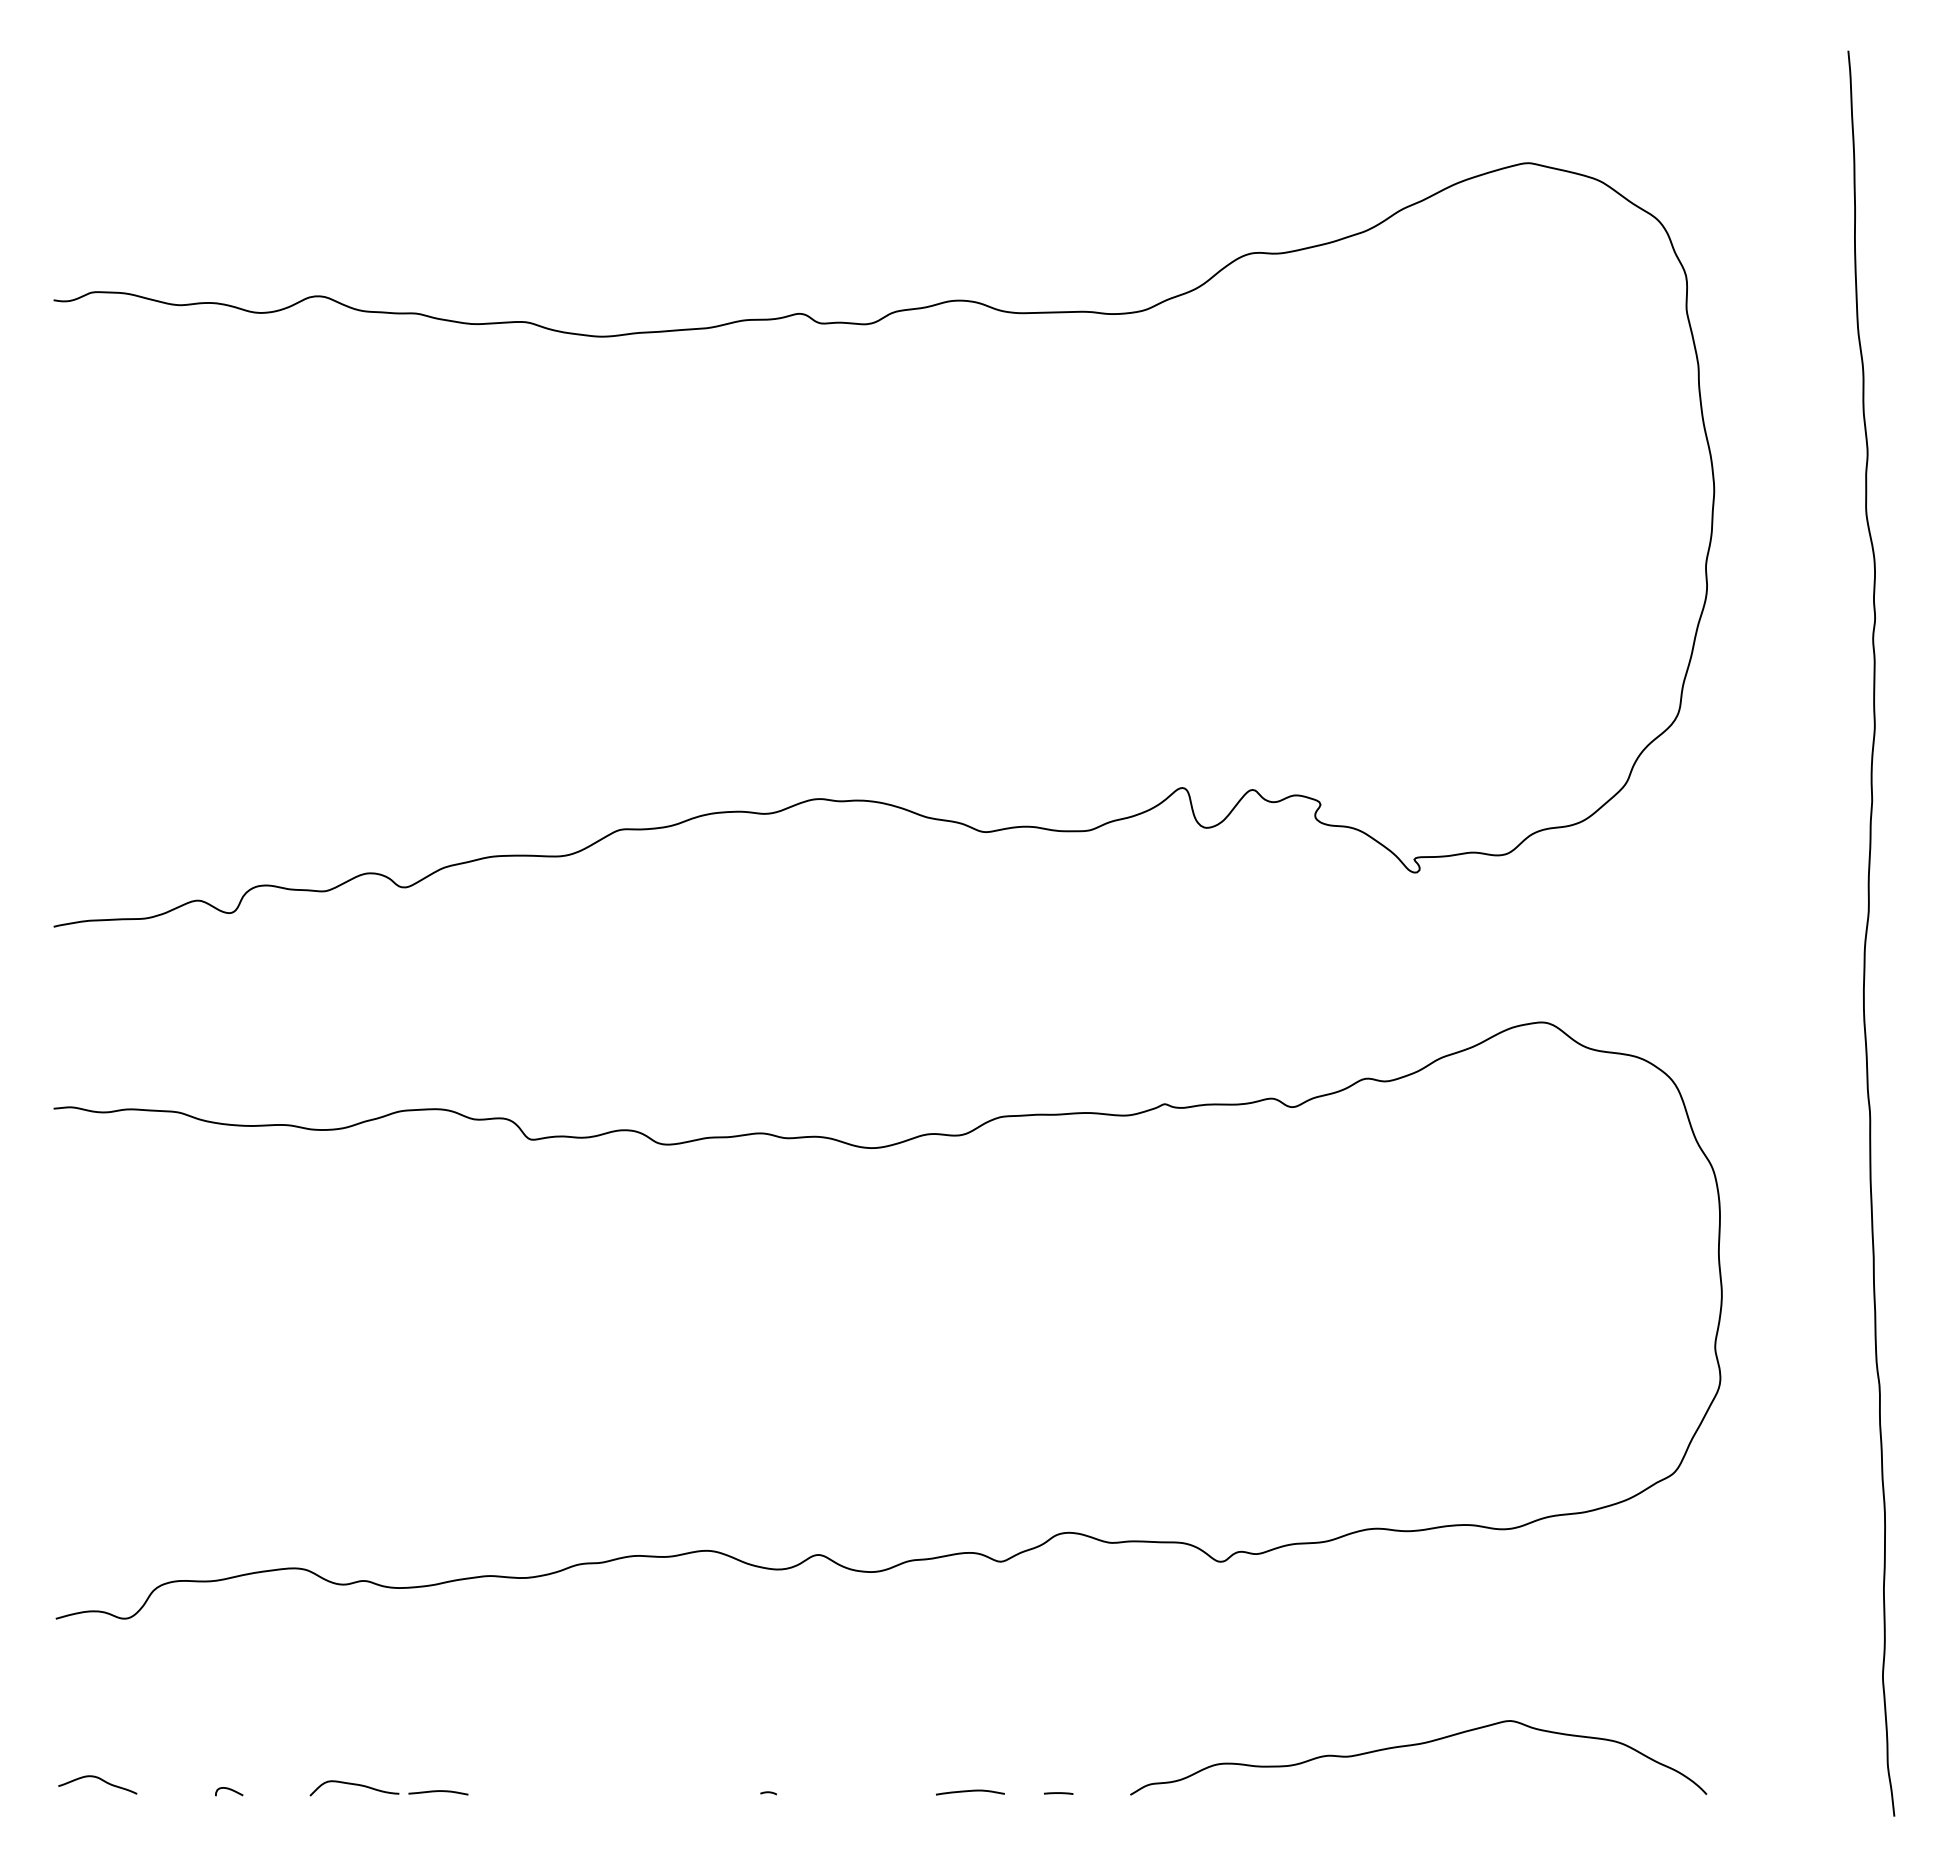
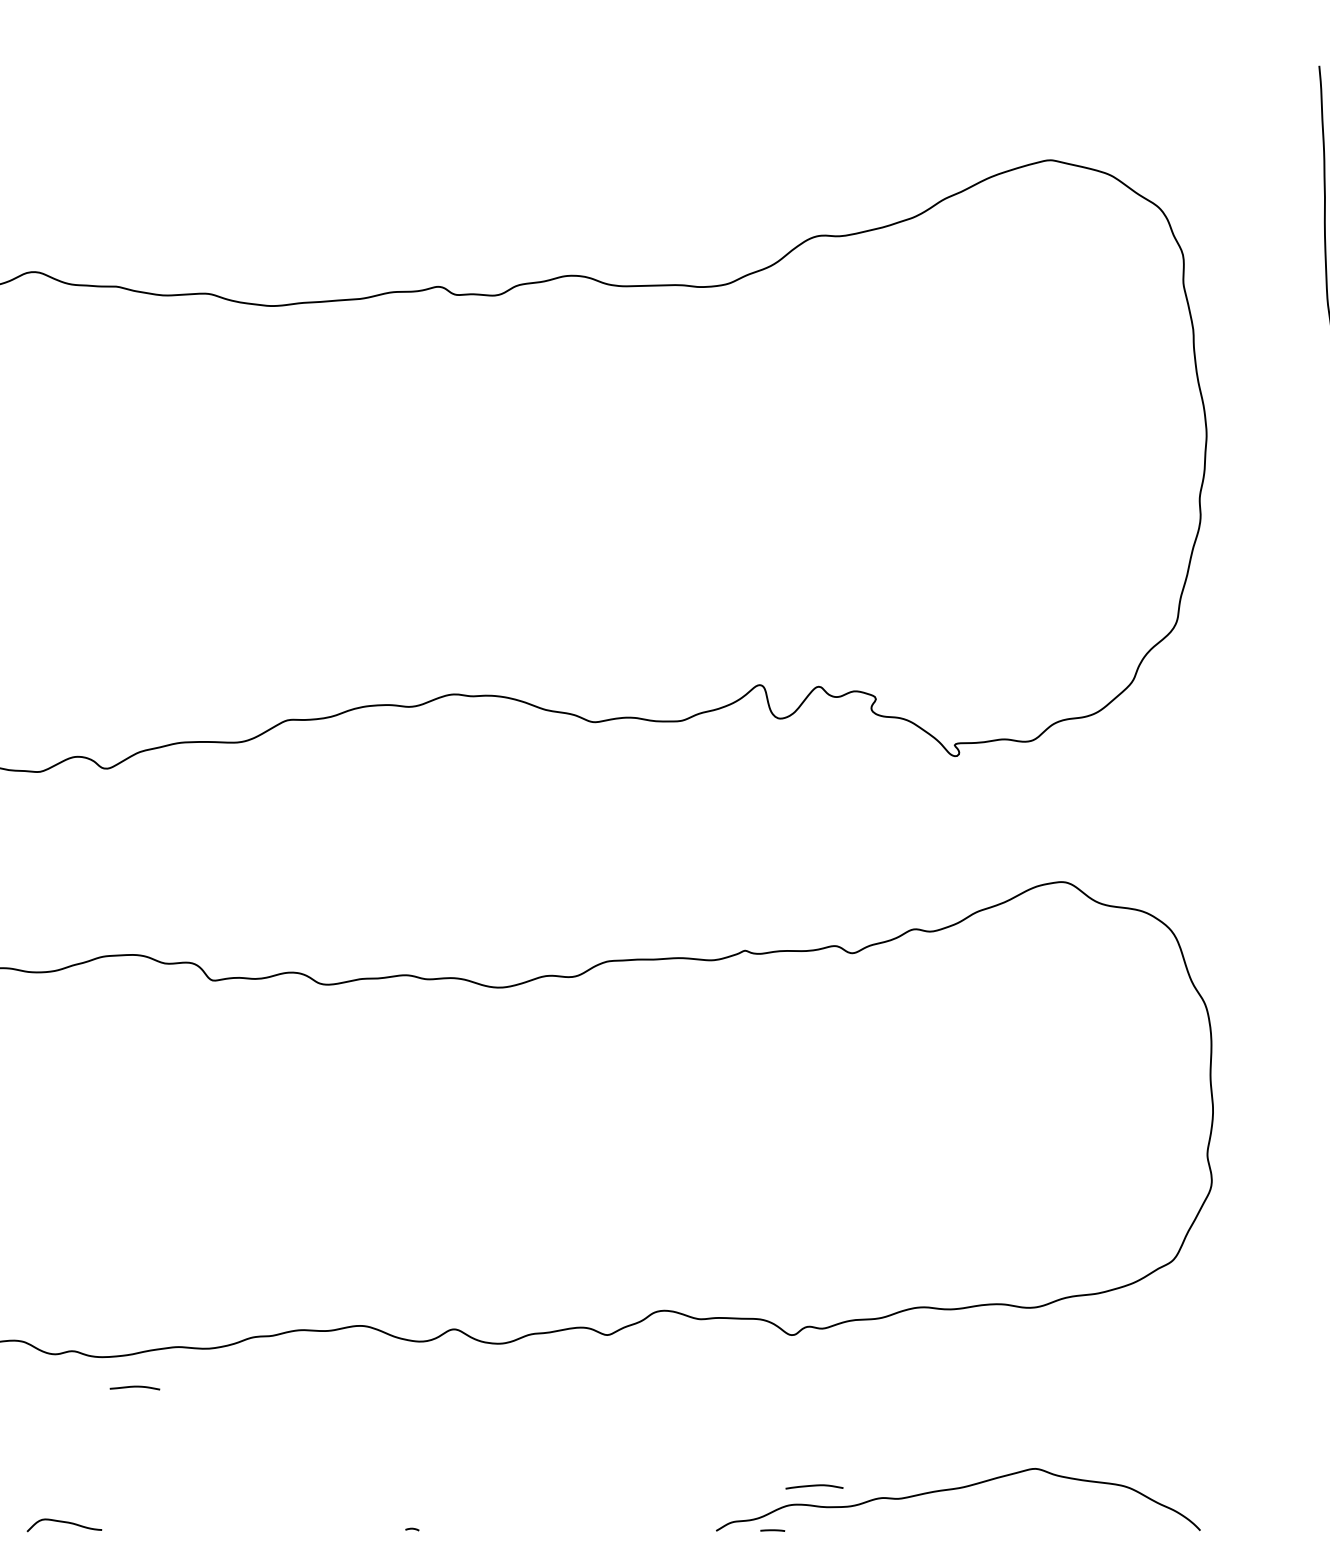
curve: (438, 1791) -> (135, 1386), moved
curve: (970, 1791) -> (814, 1486), moved
line: (1058, 1793) -> (772, 1530), moved

